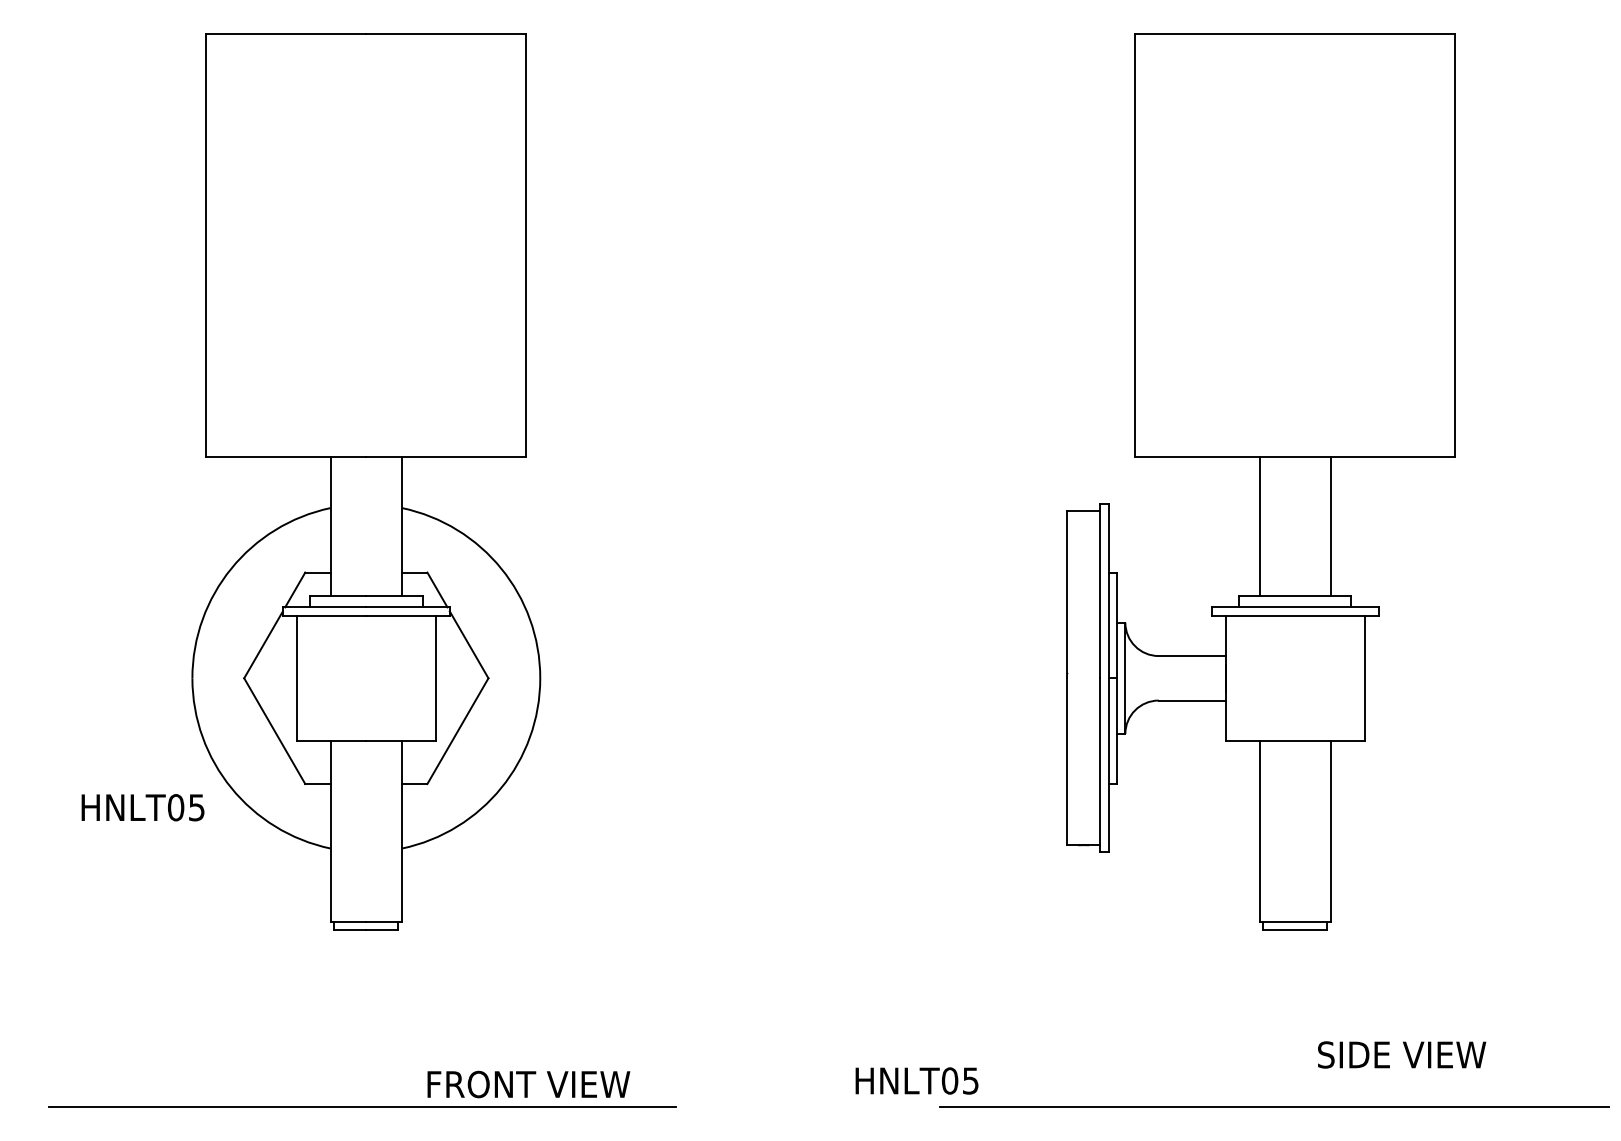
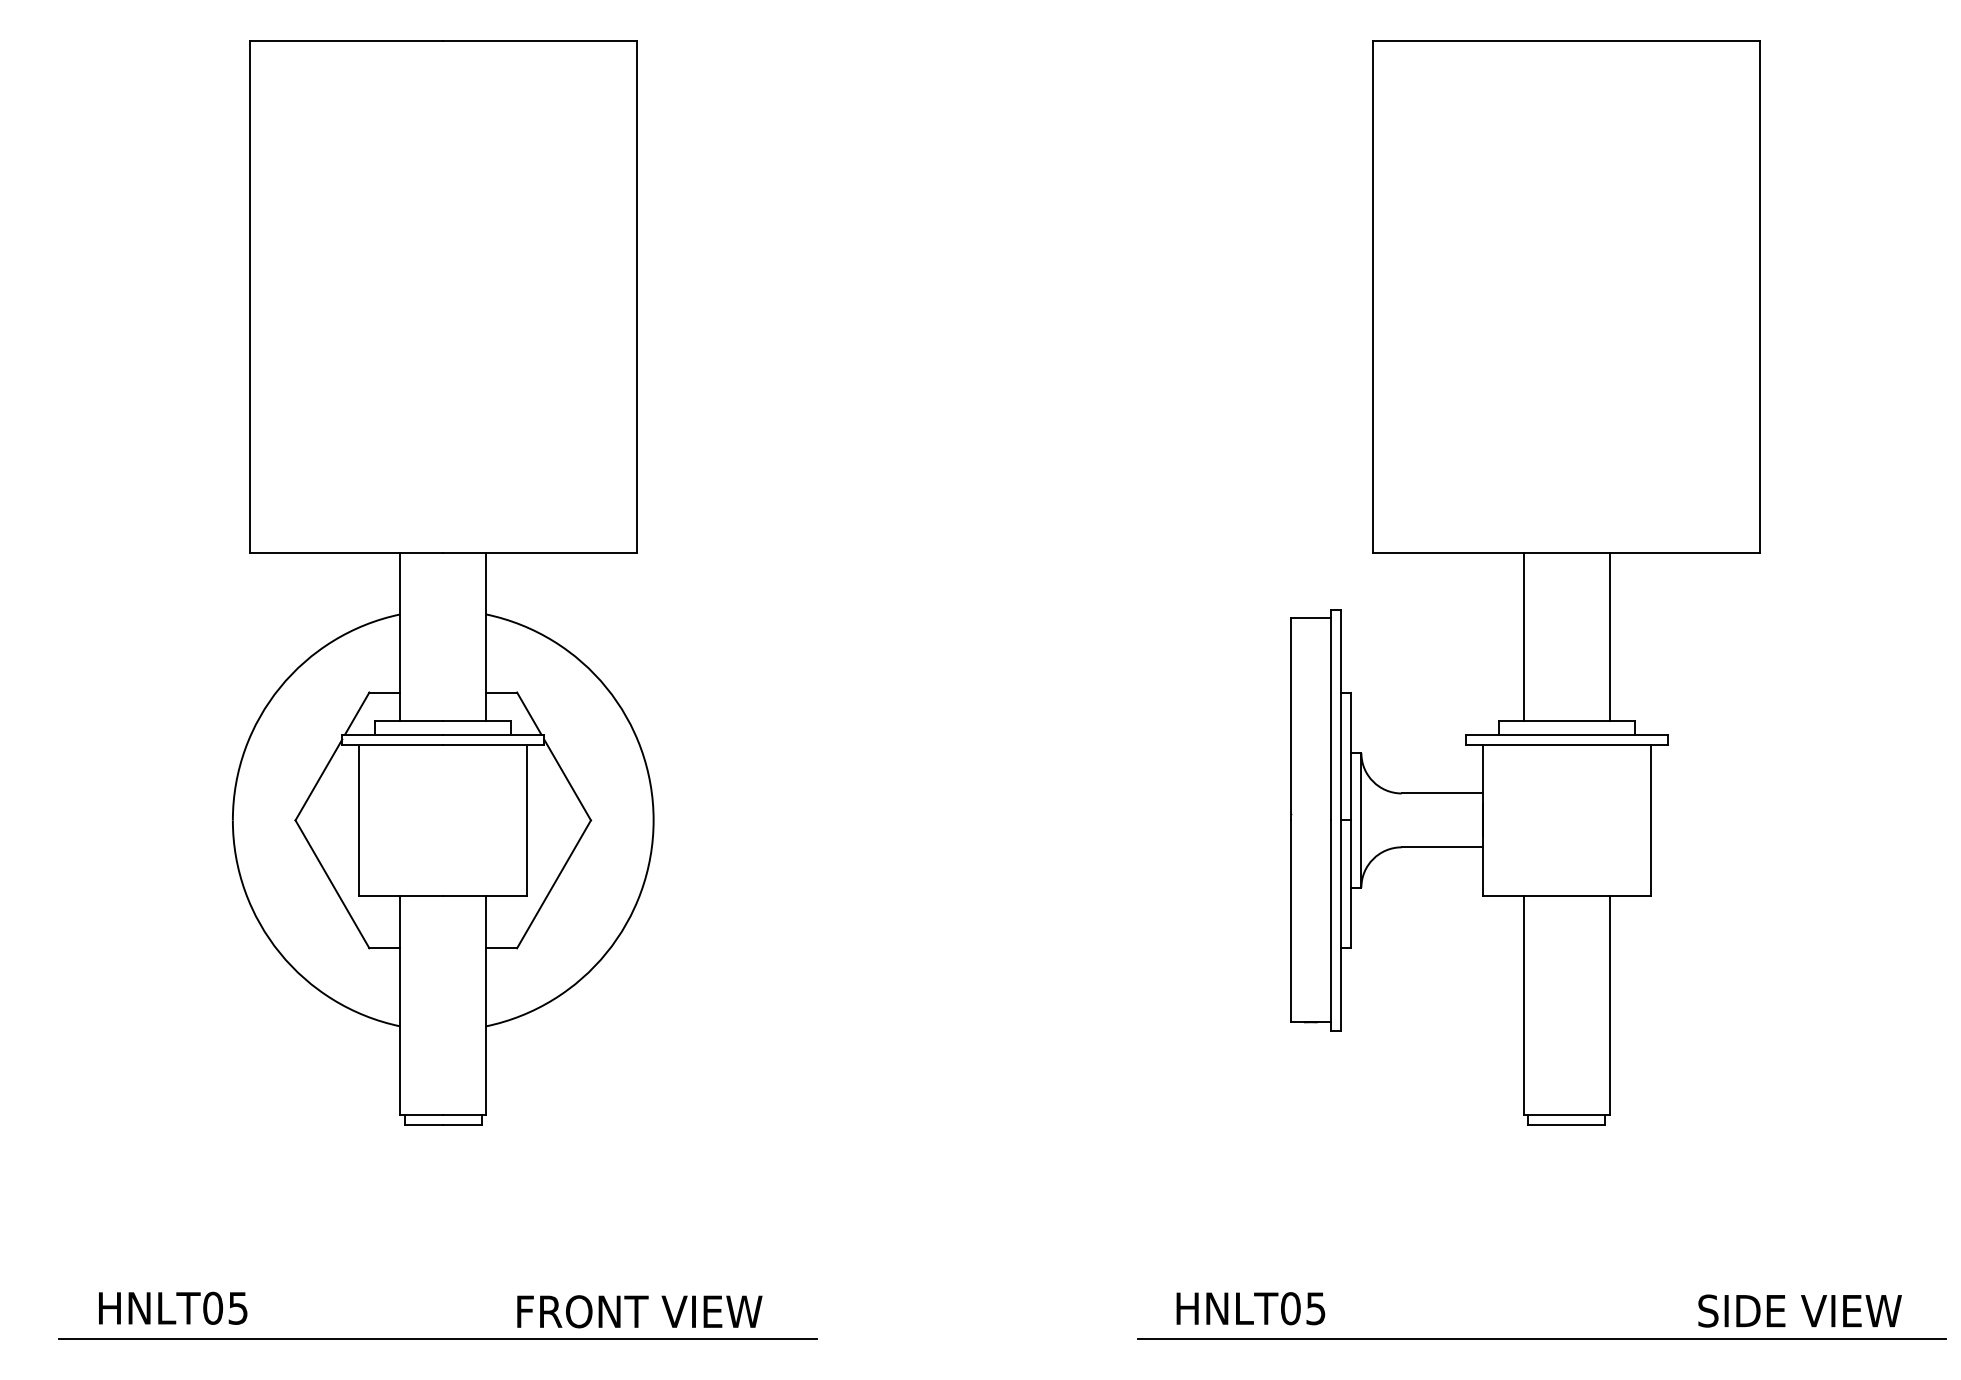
text: (142, 807) -> (172, 1308), moved
text: (1402, 1054) -> (1800, 1310), moved
text: (916, 1080) -> (1250, 1308), moved

